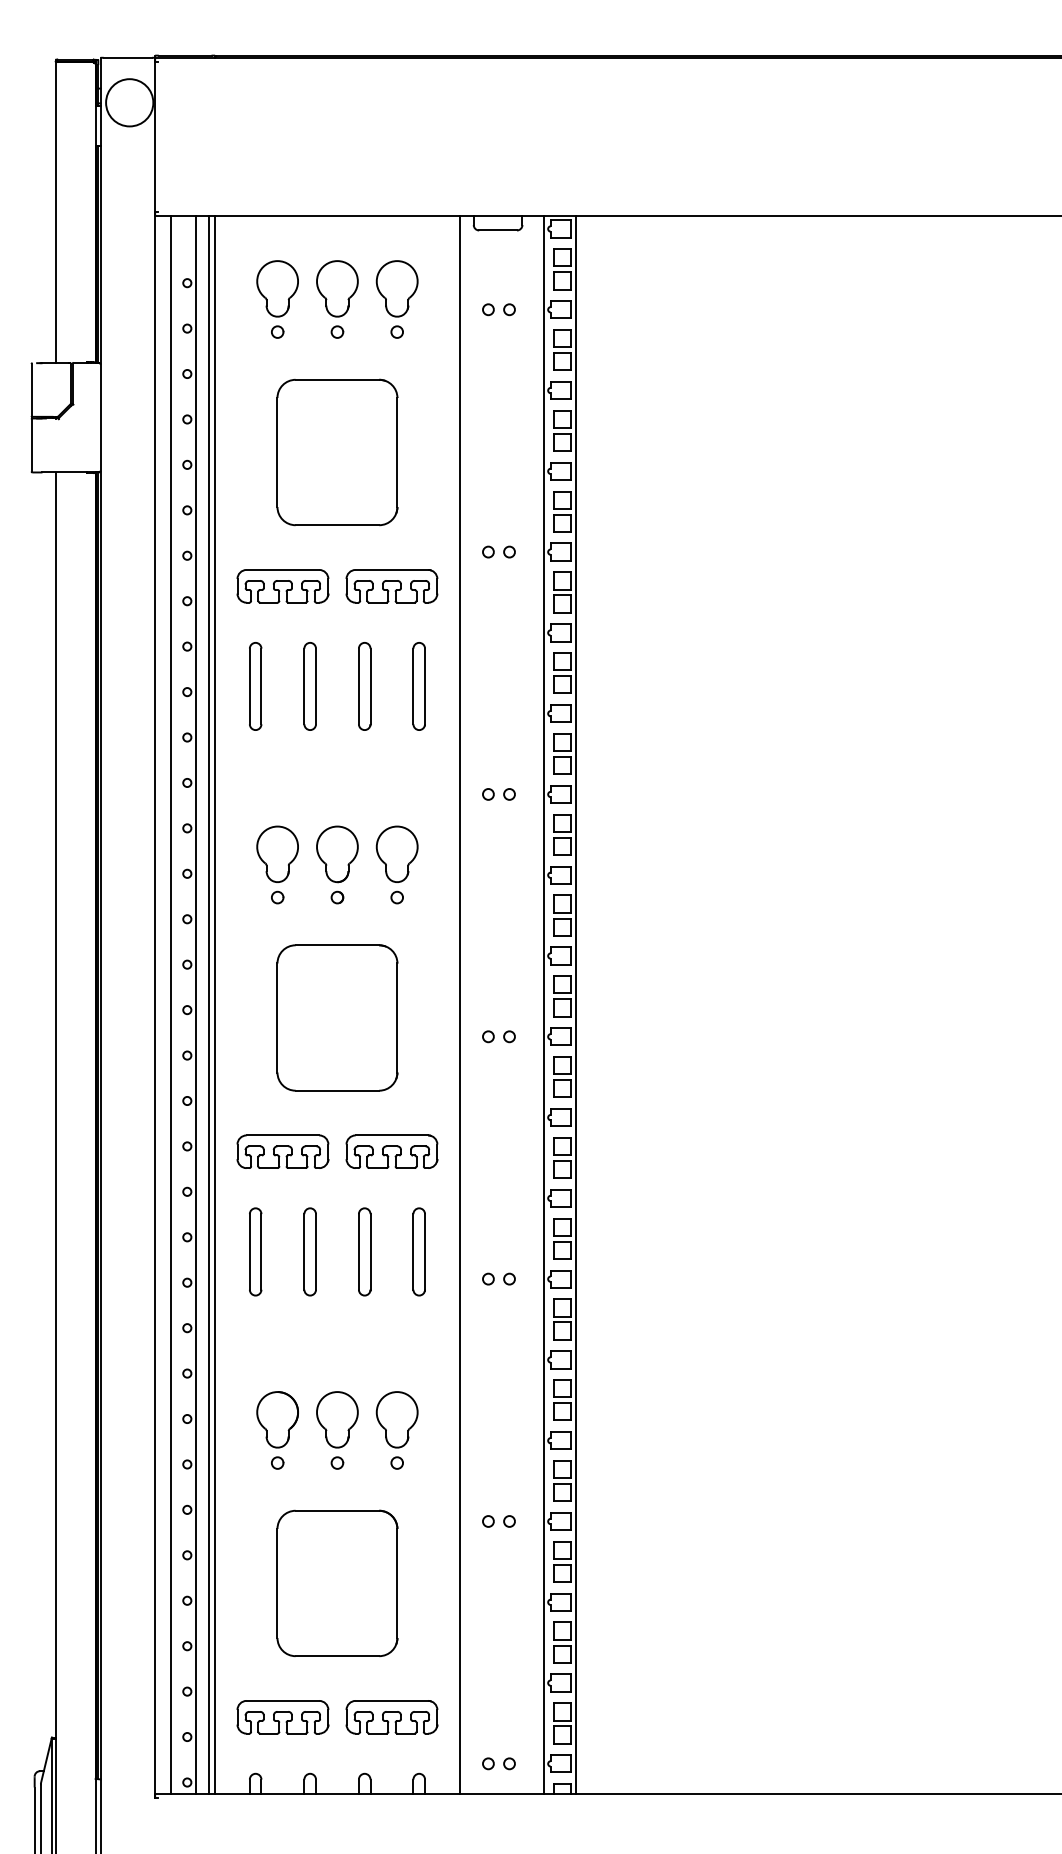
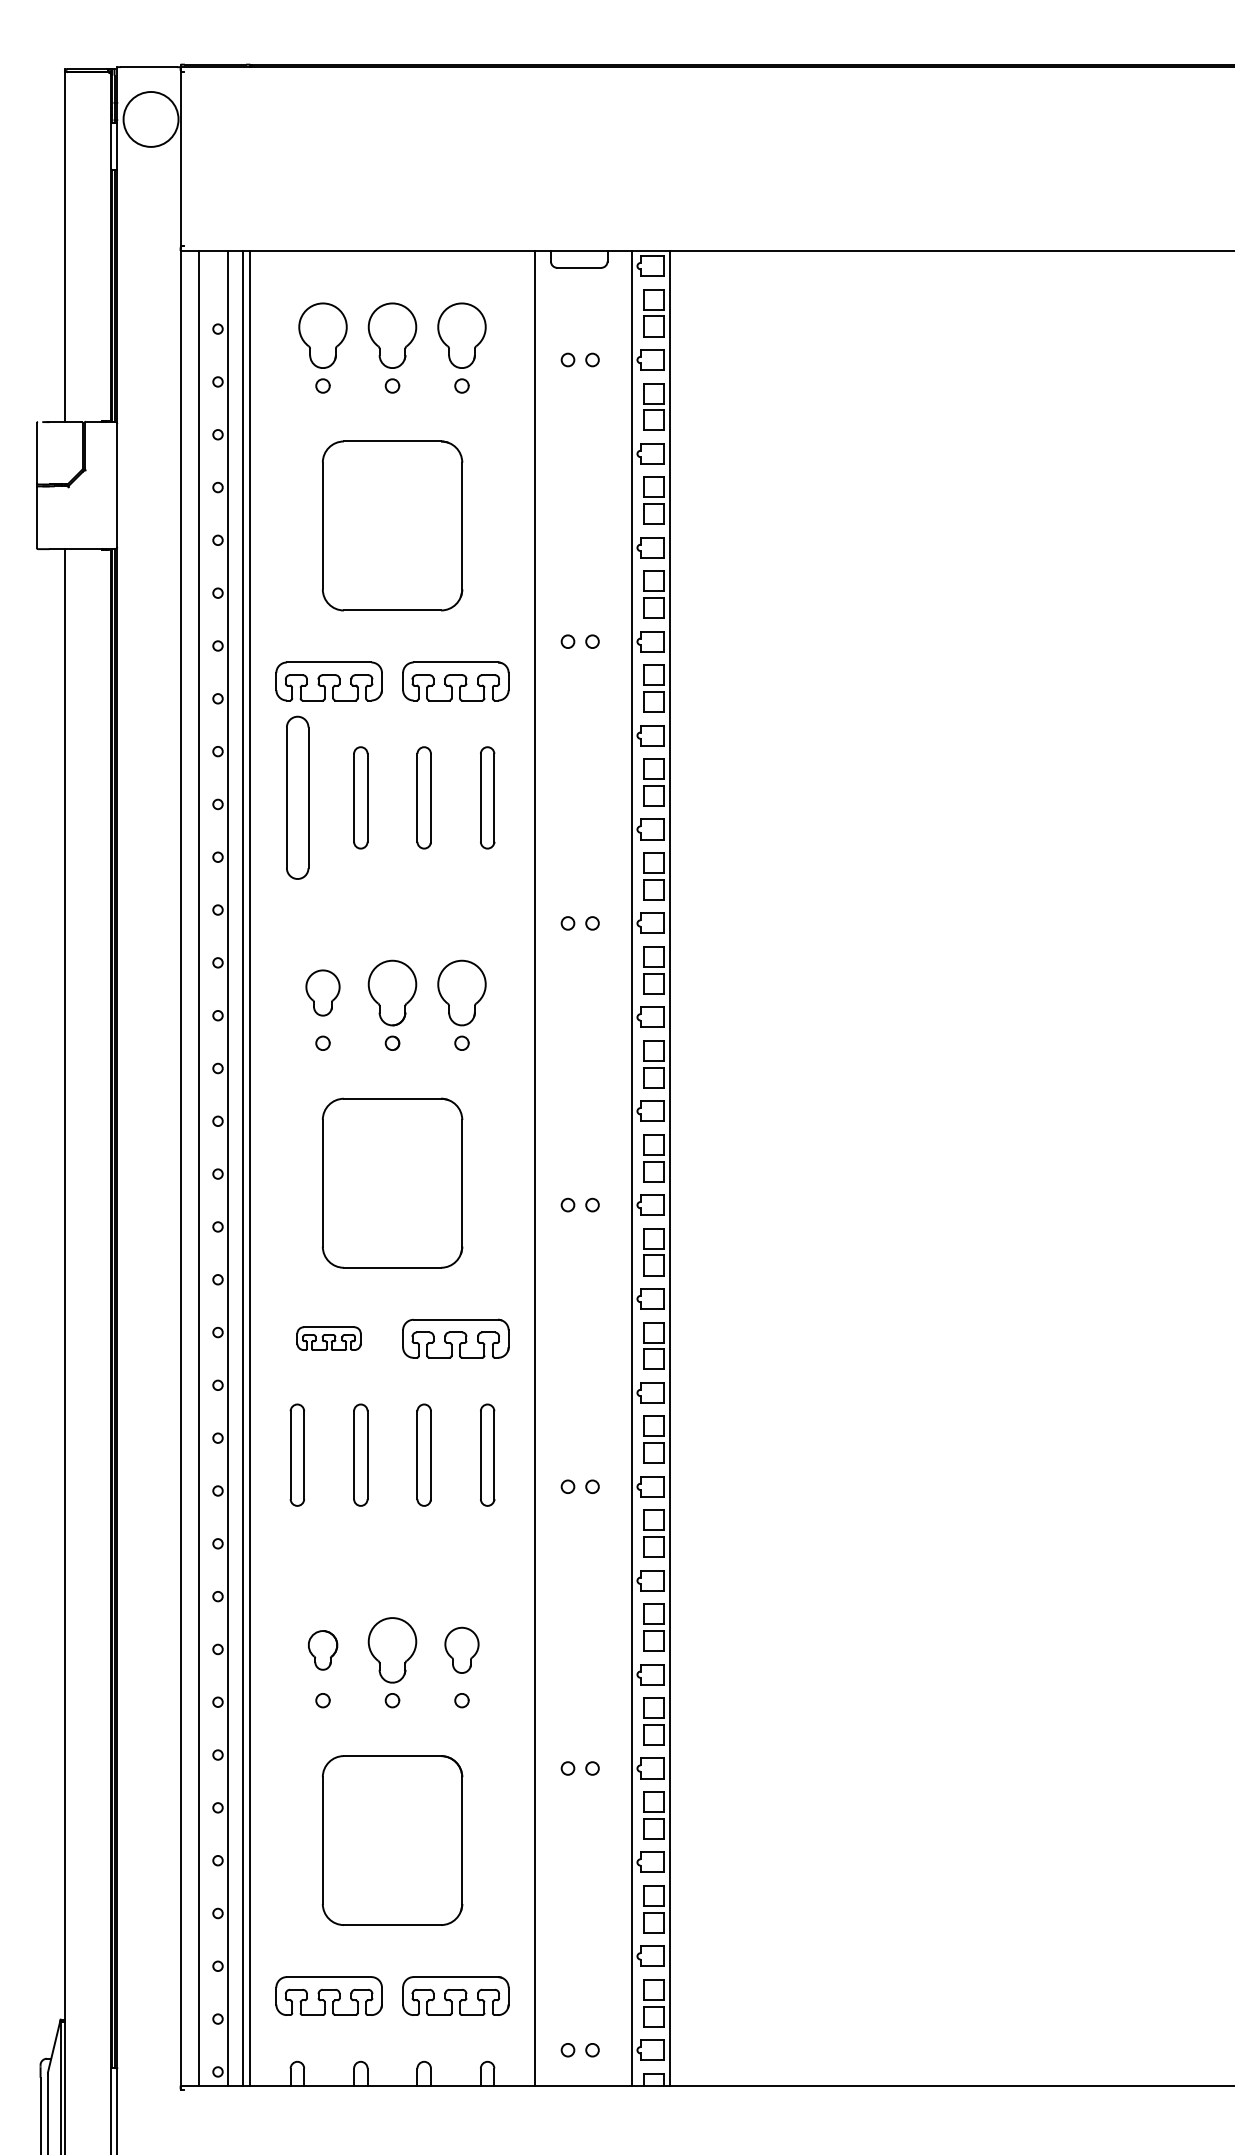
part: (254, 686) -> (296, 797), size x1.6
part: (277, 853) -> (322, 992), size x0.7
part: (282, 1151) -> (328, 1338), size x0.6
part: (277, 1419) -> (322, 1650), size x0.6
part: (396, 1419) -> (461, 1650), size x0.7

